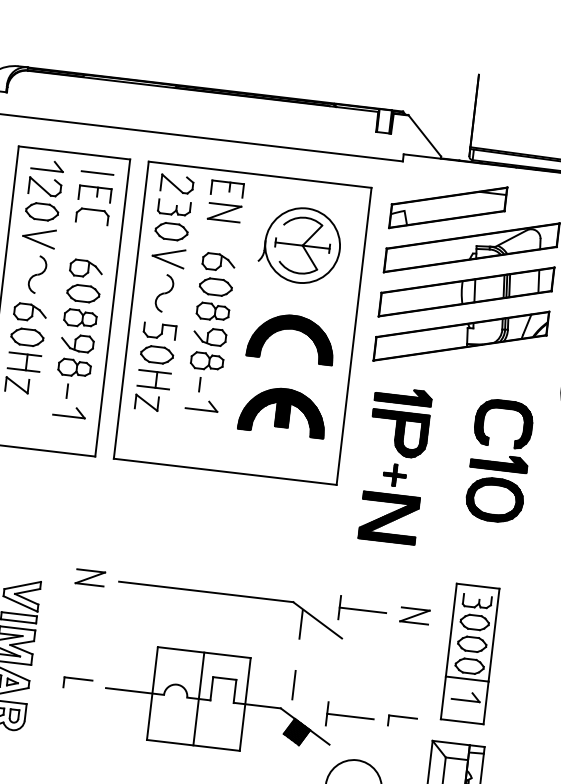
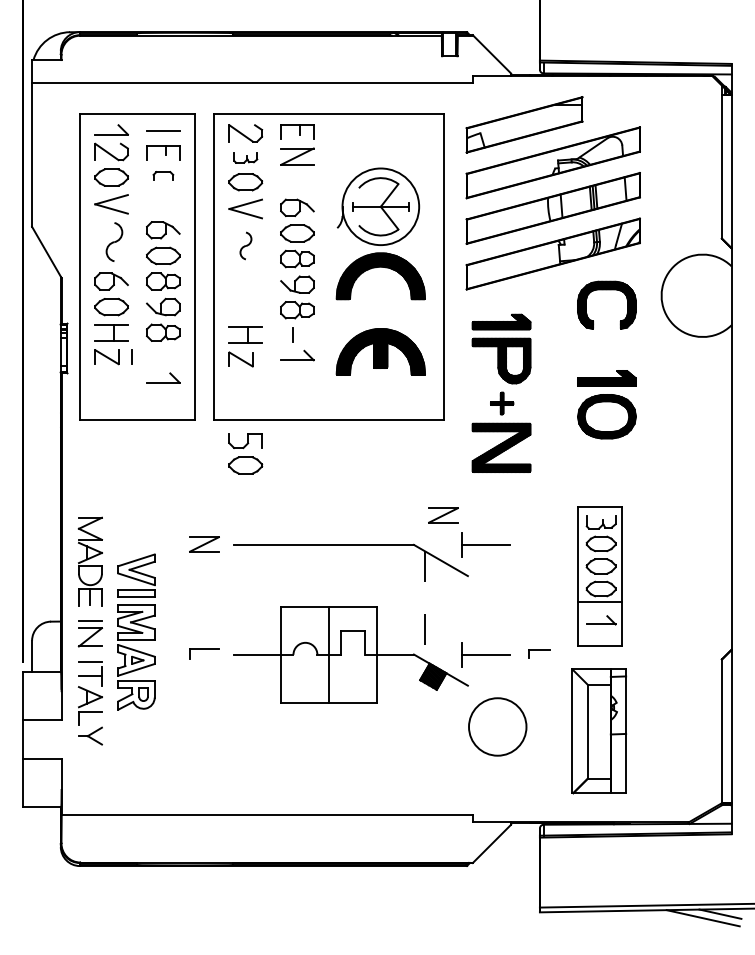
part: (174, 207) -> (245, 157), size x0.7
part: (92, 215) -> (163, 175), size x0.6
part: (300, 245) -> (378, 206), moved
part: (164, 292) -> (245, 245), size x0.7
part: (158, 343) -> (245, 453), moved
line: (67, 390) -> (131, 356), moved
part: (505, 409) -> (606, 290), moved
part: (414, 616) -> (443, 515), moved
part: (402, 721) -> (539, 653), size x0.7

